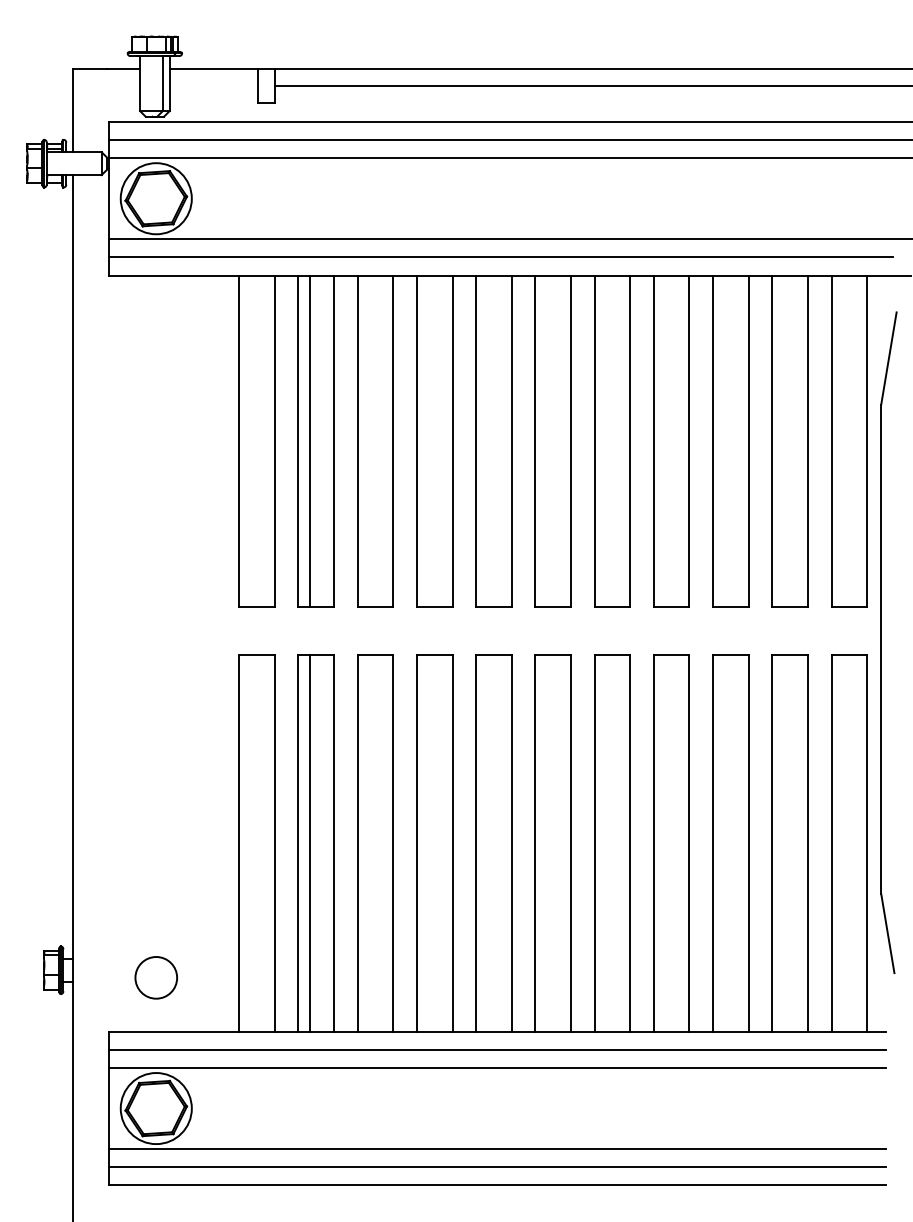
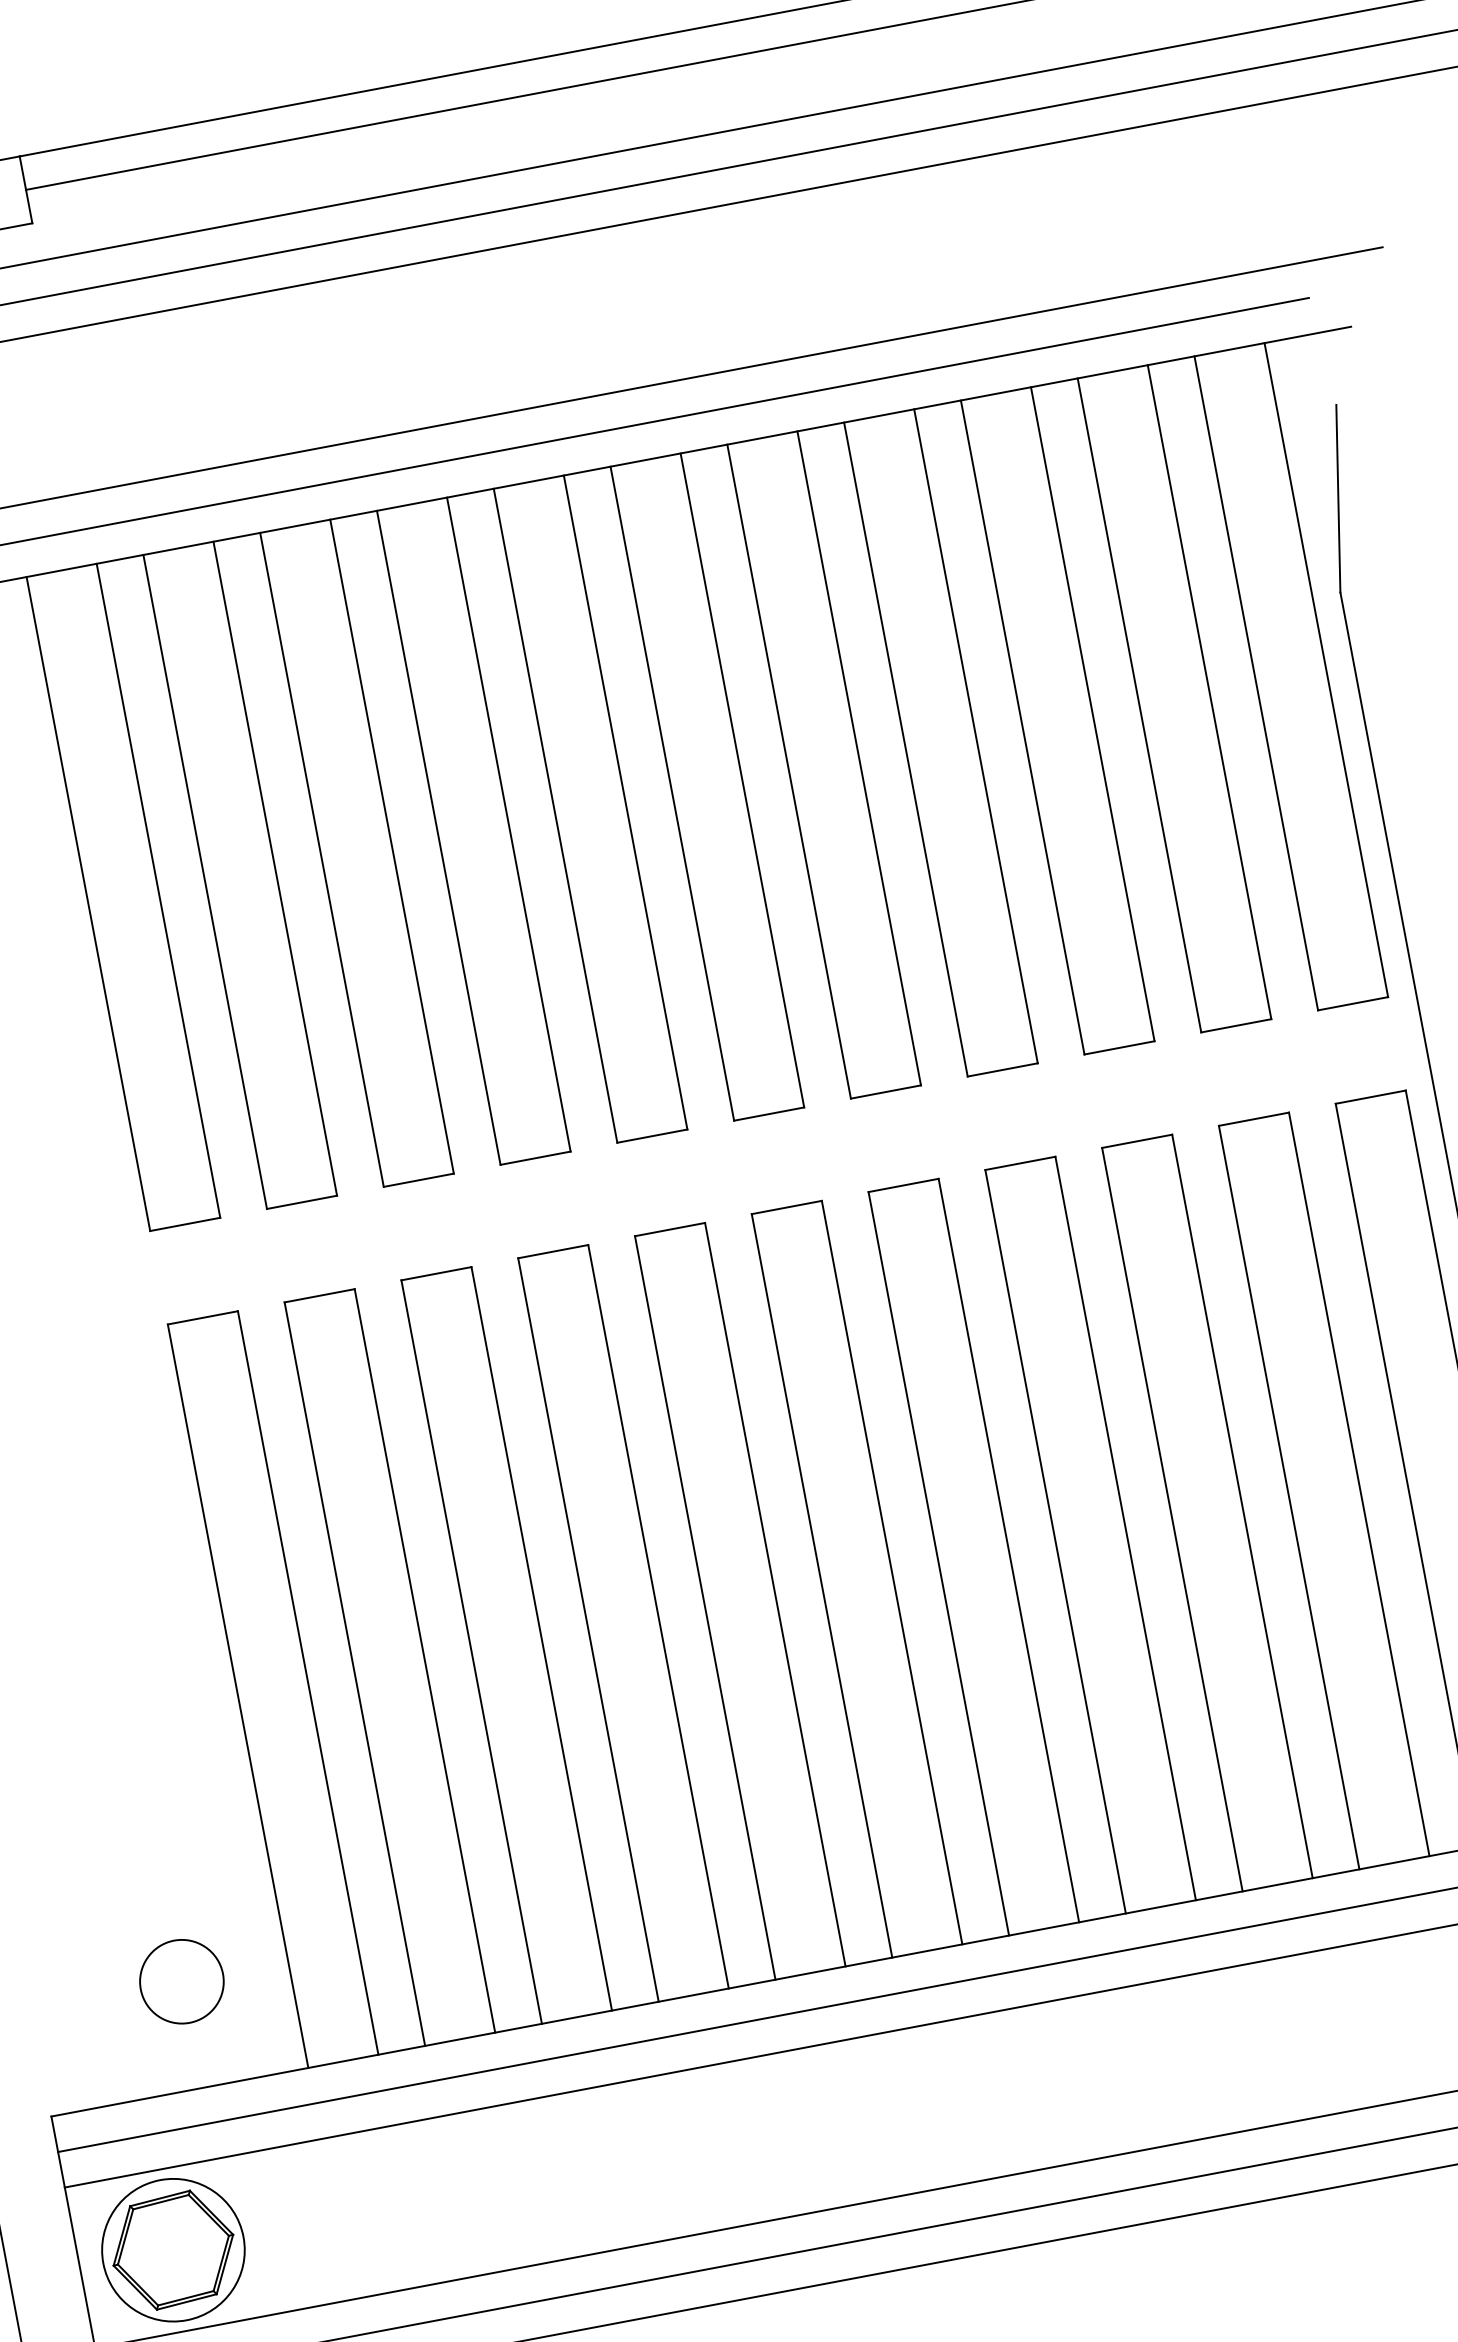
line: (310, 441) -> (228, 877), removed
line: (310, 842) -> (378, 1668), removed
circle: (155, 977) -> (180, 1981), moved

